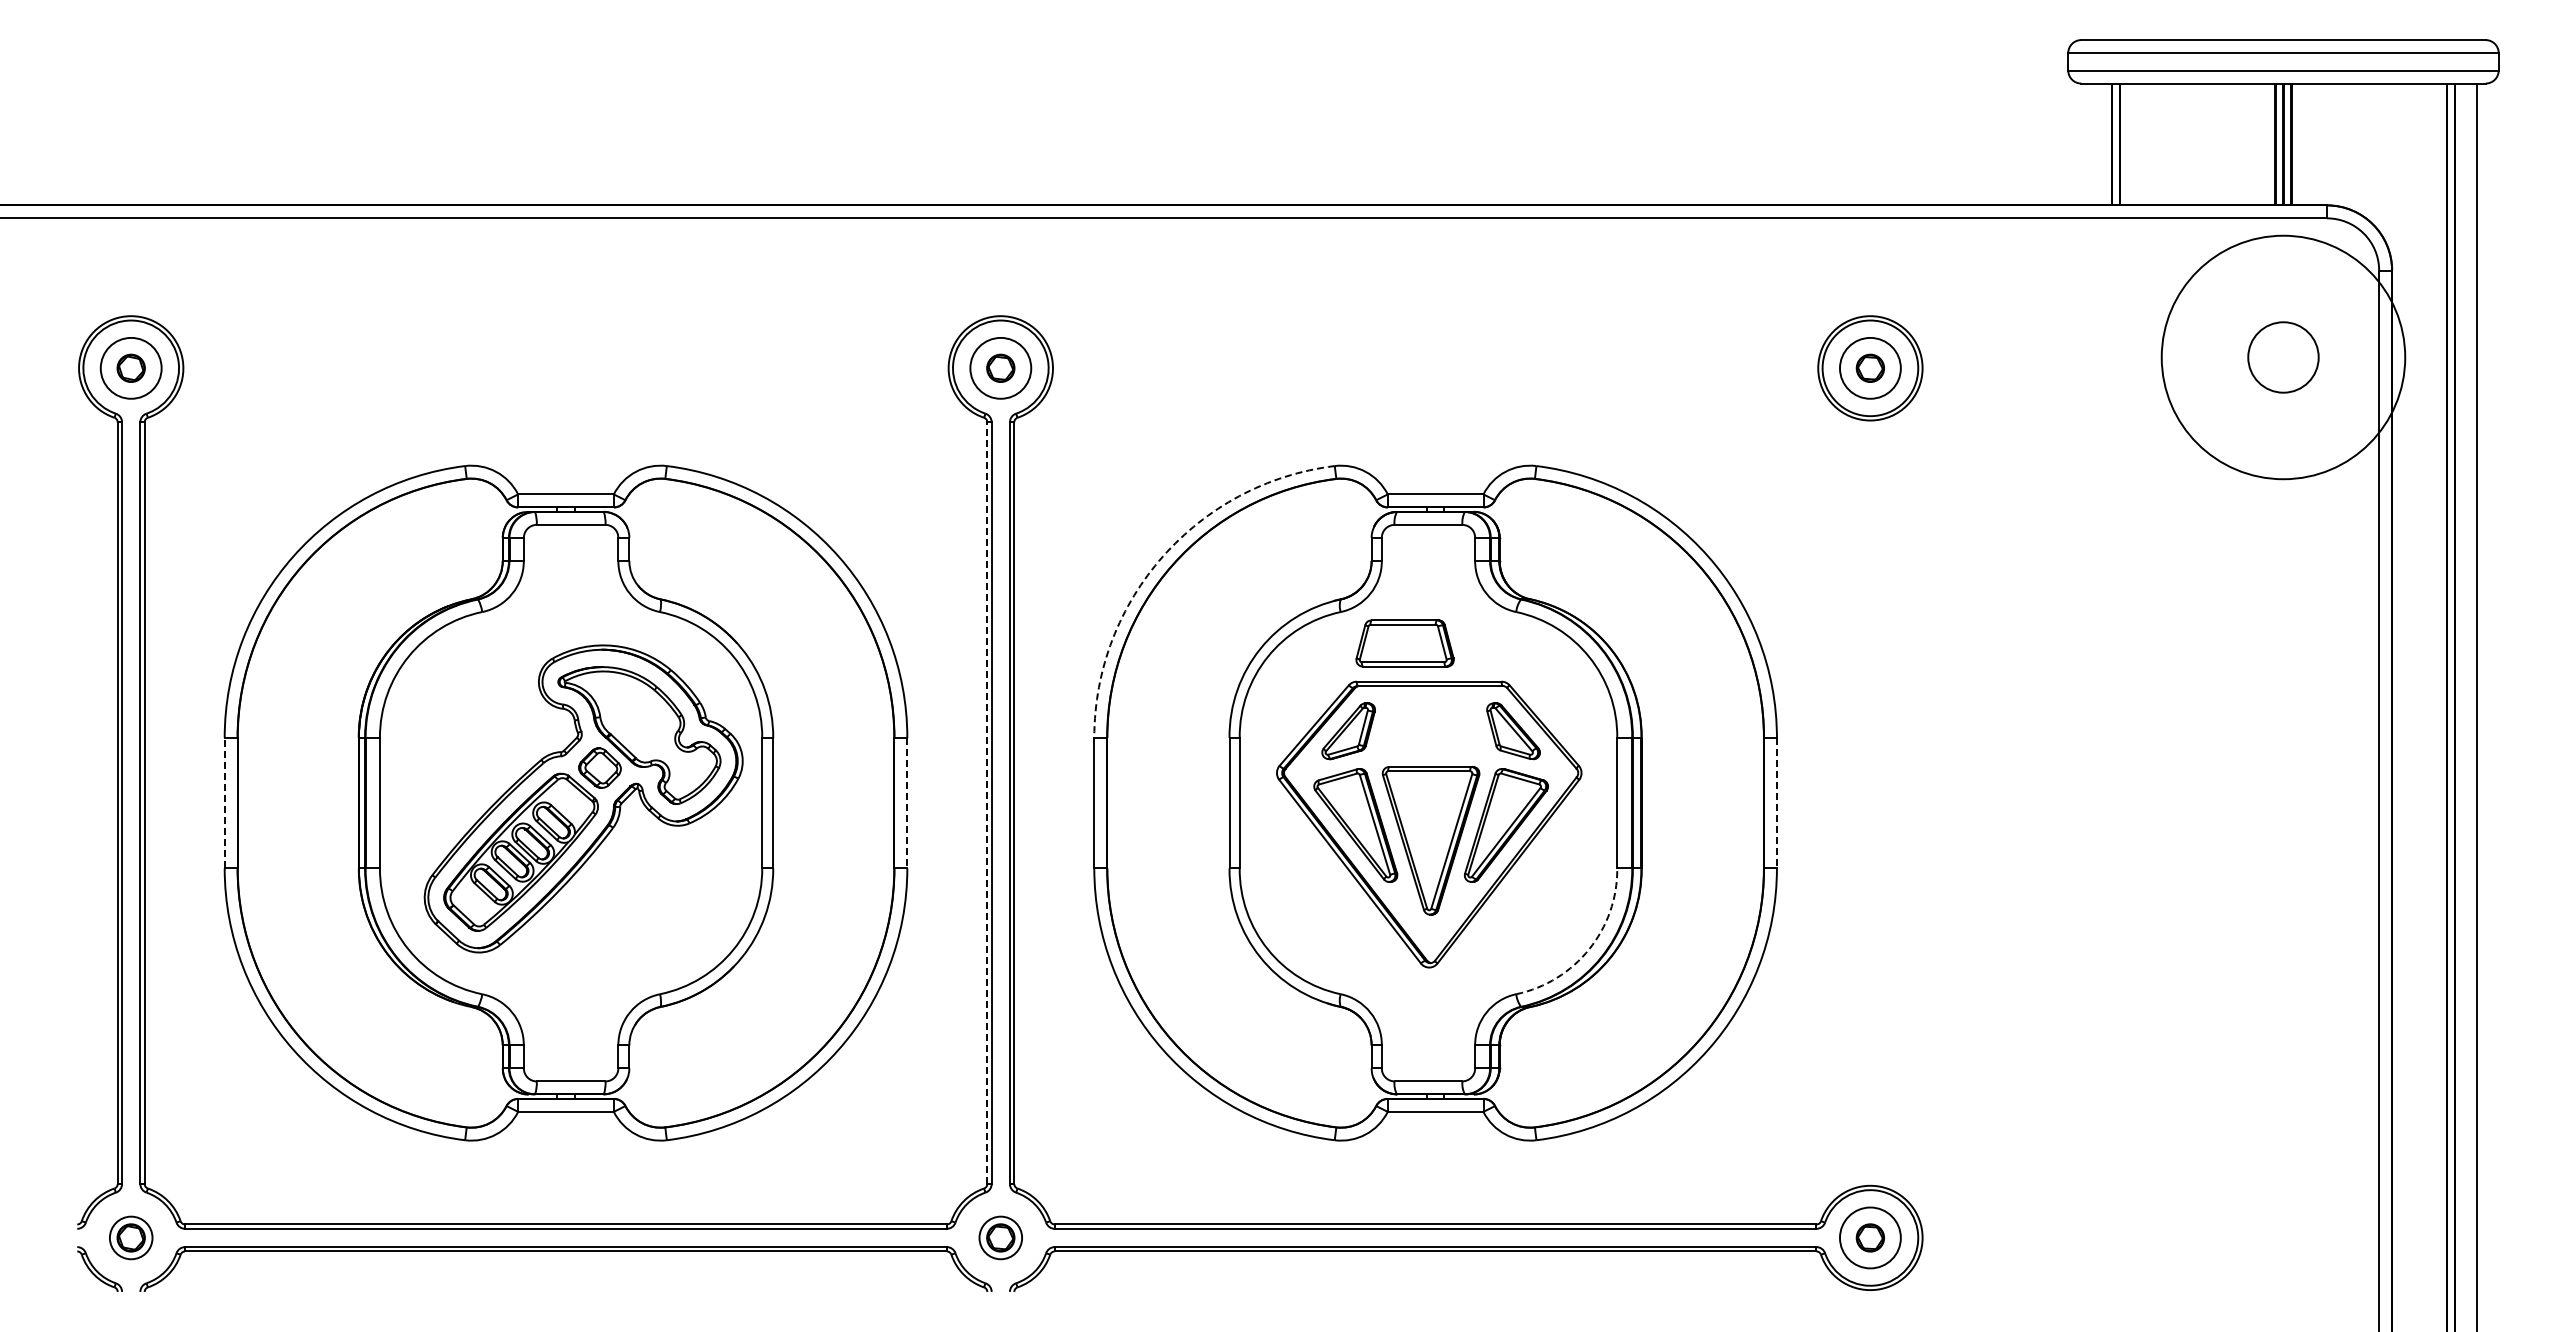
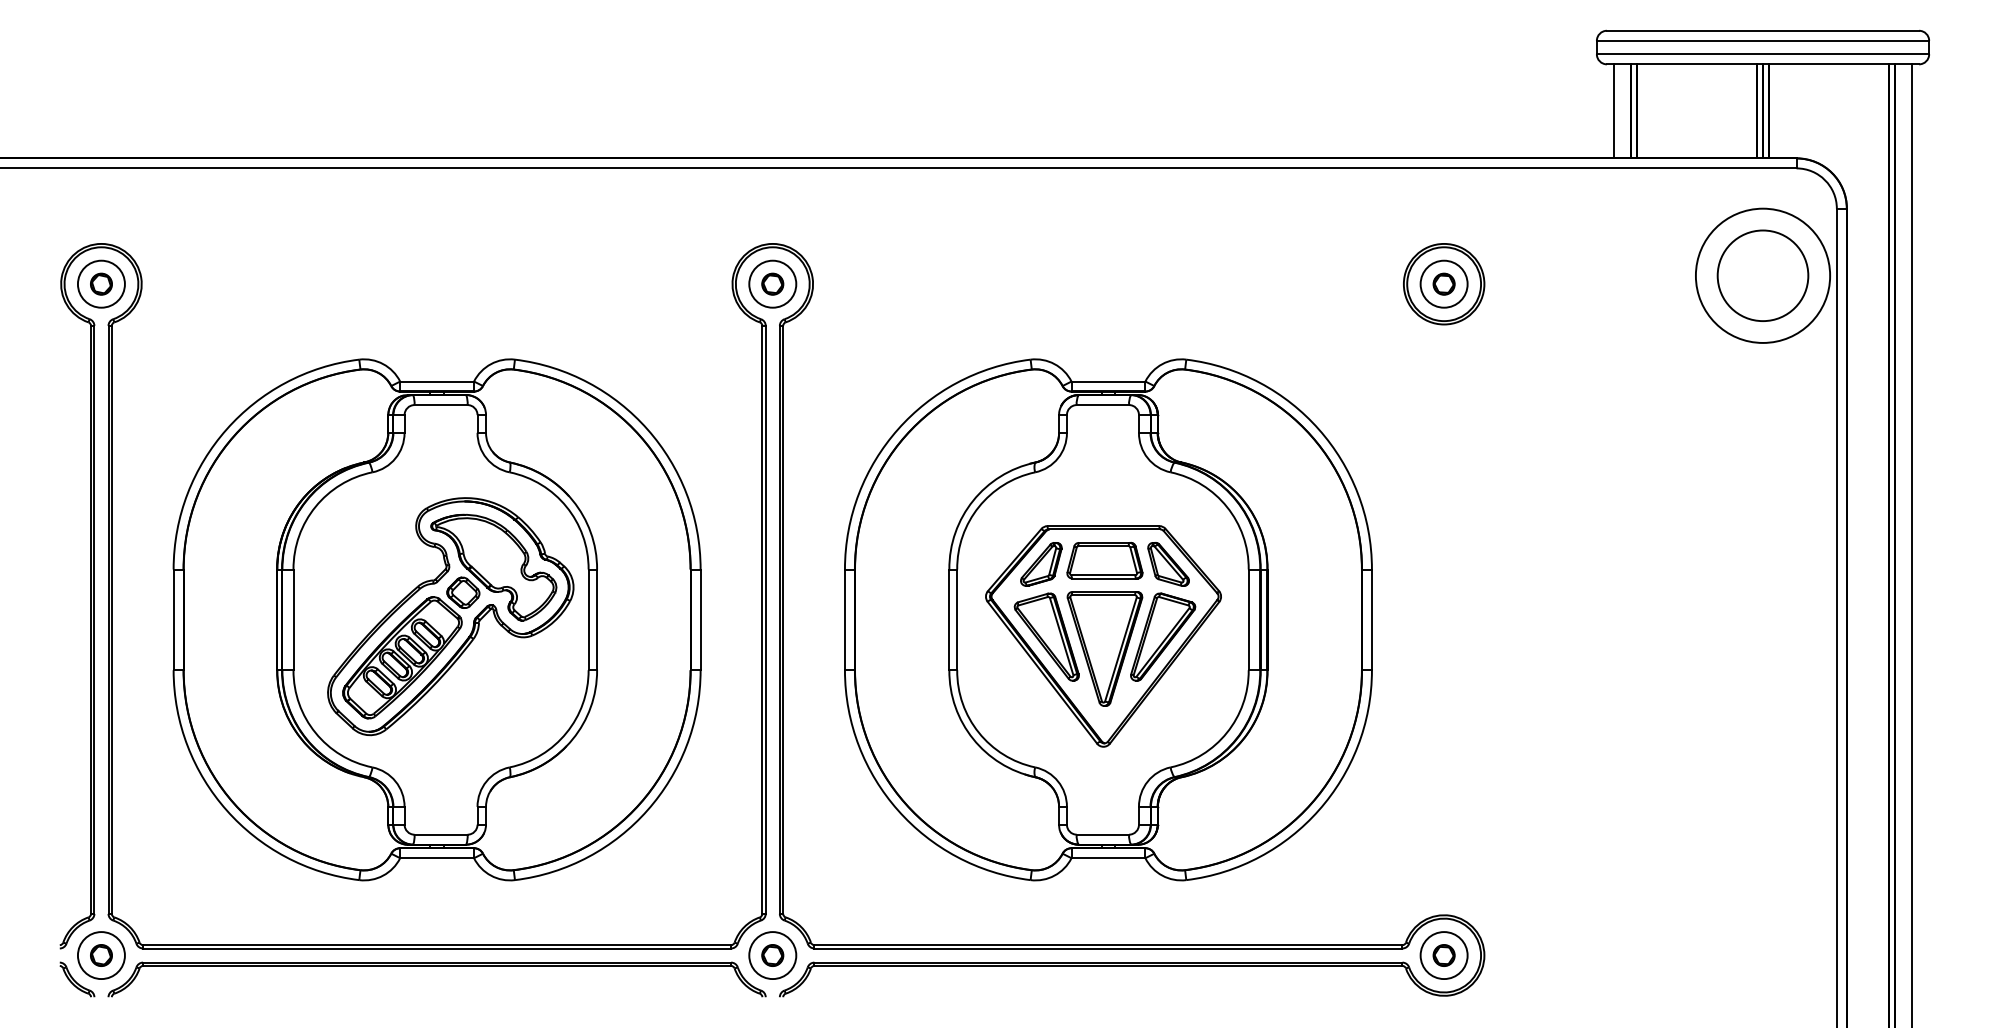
line: (2090, 144) -> (1614, 111), added
circle: (2283, 357) -> (1763, 275), size x0.71
circle: (2283, 357) -> (1763, 275), size x1.67
arc: (1163, 556) -> (898, 429), dashed -> solid
part: (1404, 643) -> (1104, 560), moved
line: (224, 802) -> (173, 619), dashed -> solid
line: (907, 803) -> (700, 620), dashed -> solid
line: (987, 803) -> (762, 620), dashed -> solid
line: (1776, 803) -> (1371, 620), dashed -> solid
arc: (1589, 949) -> (1227, 732), dashed -> solid
circle: (130, 1237) -> (100, 955), size x1.43
circle: (1000, 1237) -> (772, 955), size x1.43

